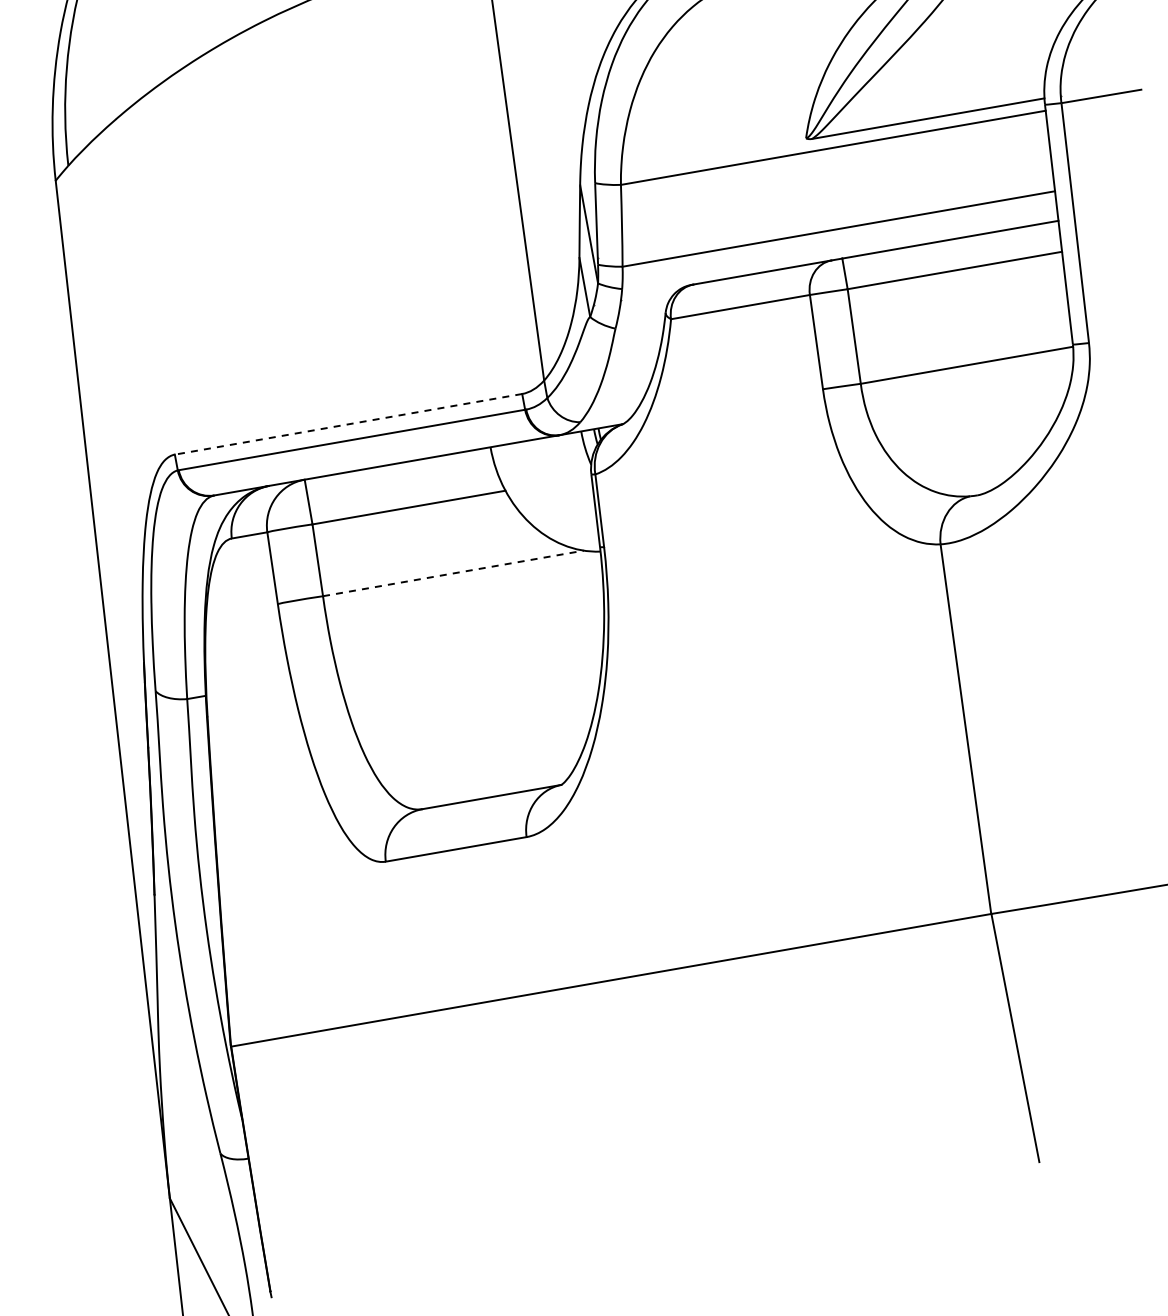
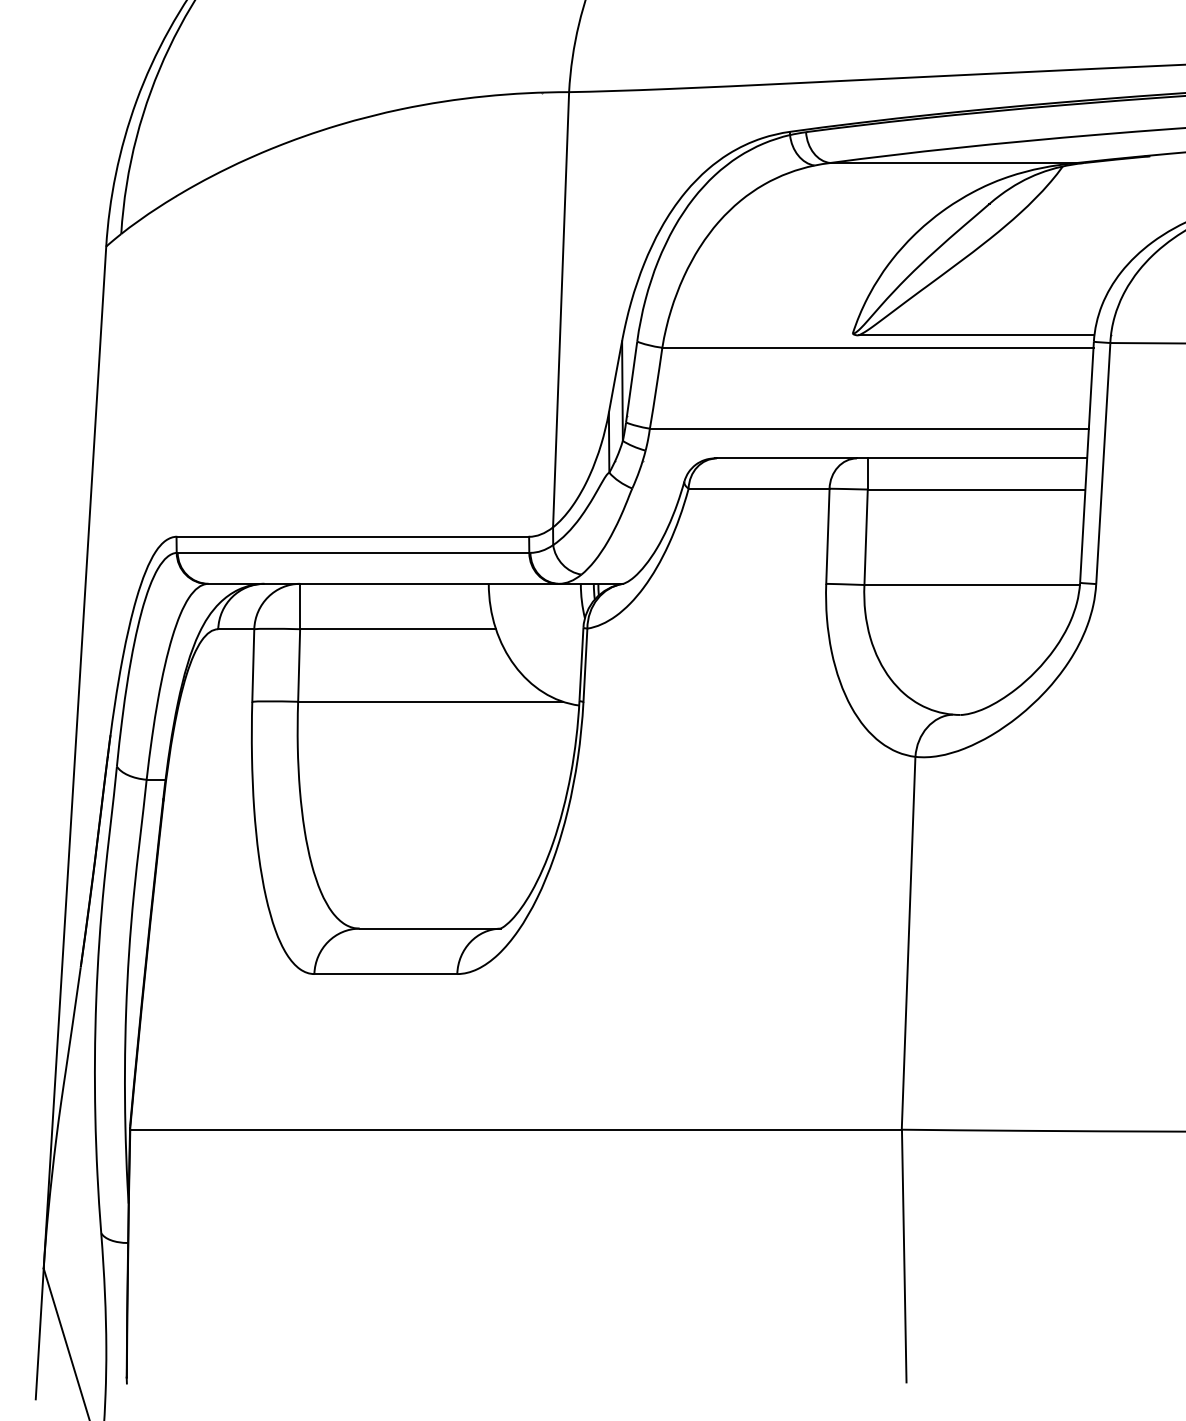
line: (348, 424) -> (352, 536), dashed -> solid
line: (454, 573) -> (431, 701), dashed -> solid

